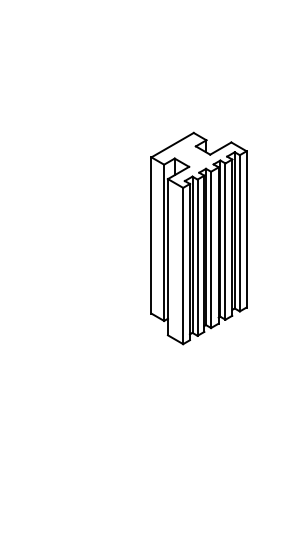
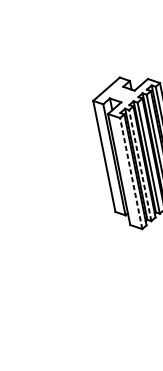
line: (197, 257) -> (140, 165), solid -> dashed
line: (183, 265) -> (131, 173), solid -> dashed

